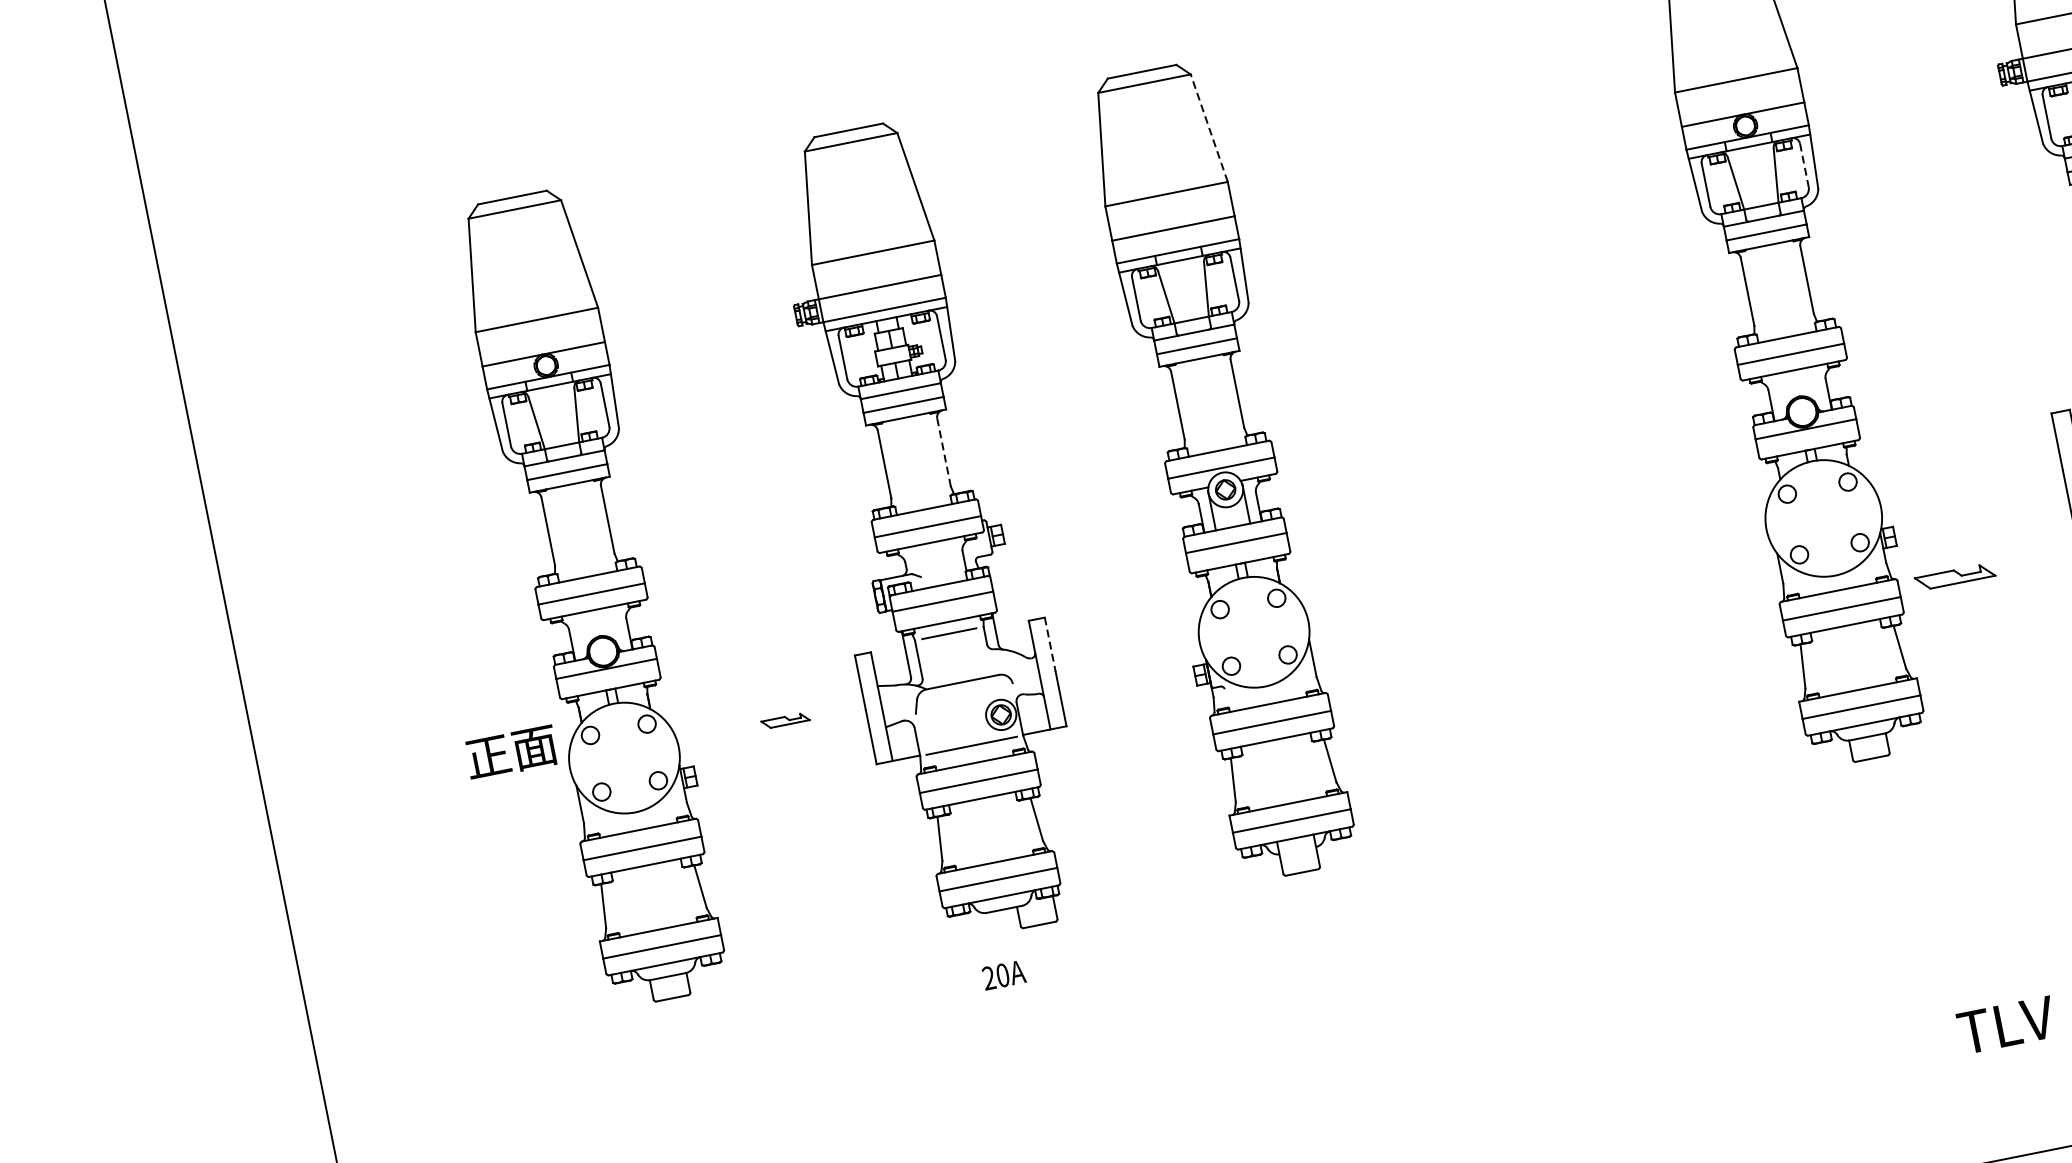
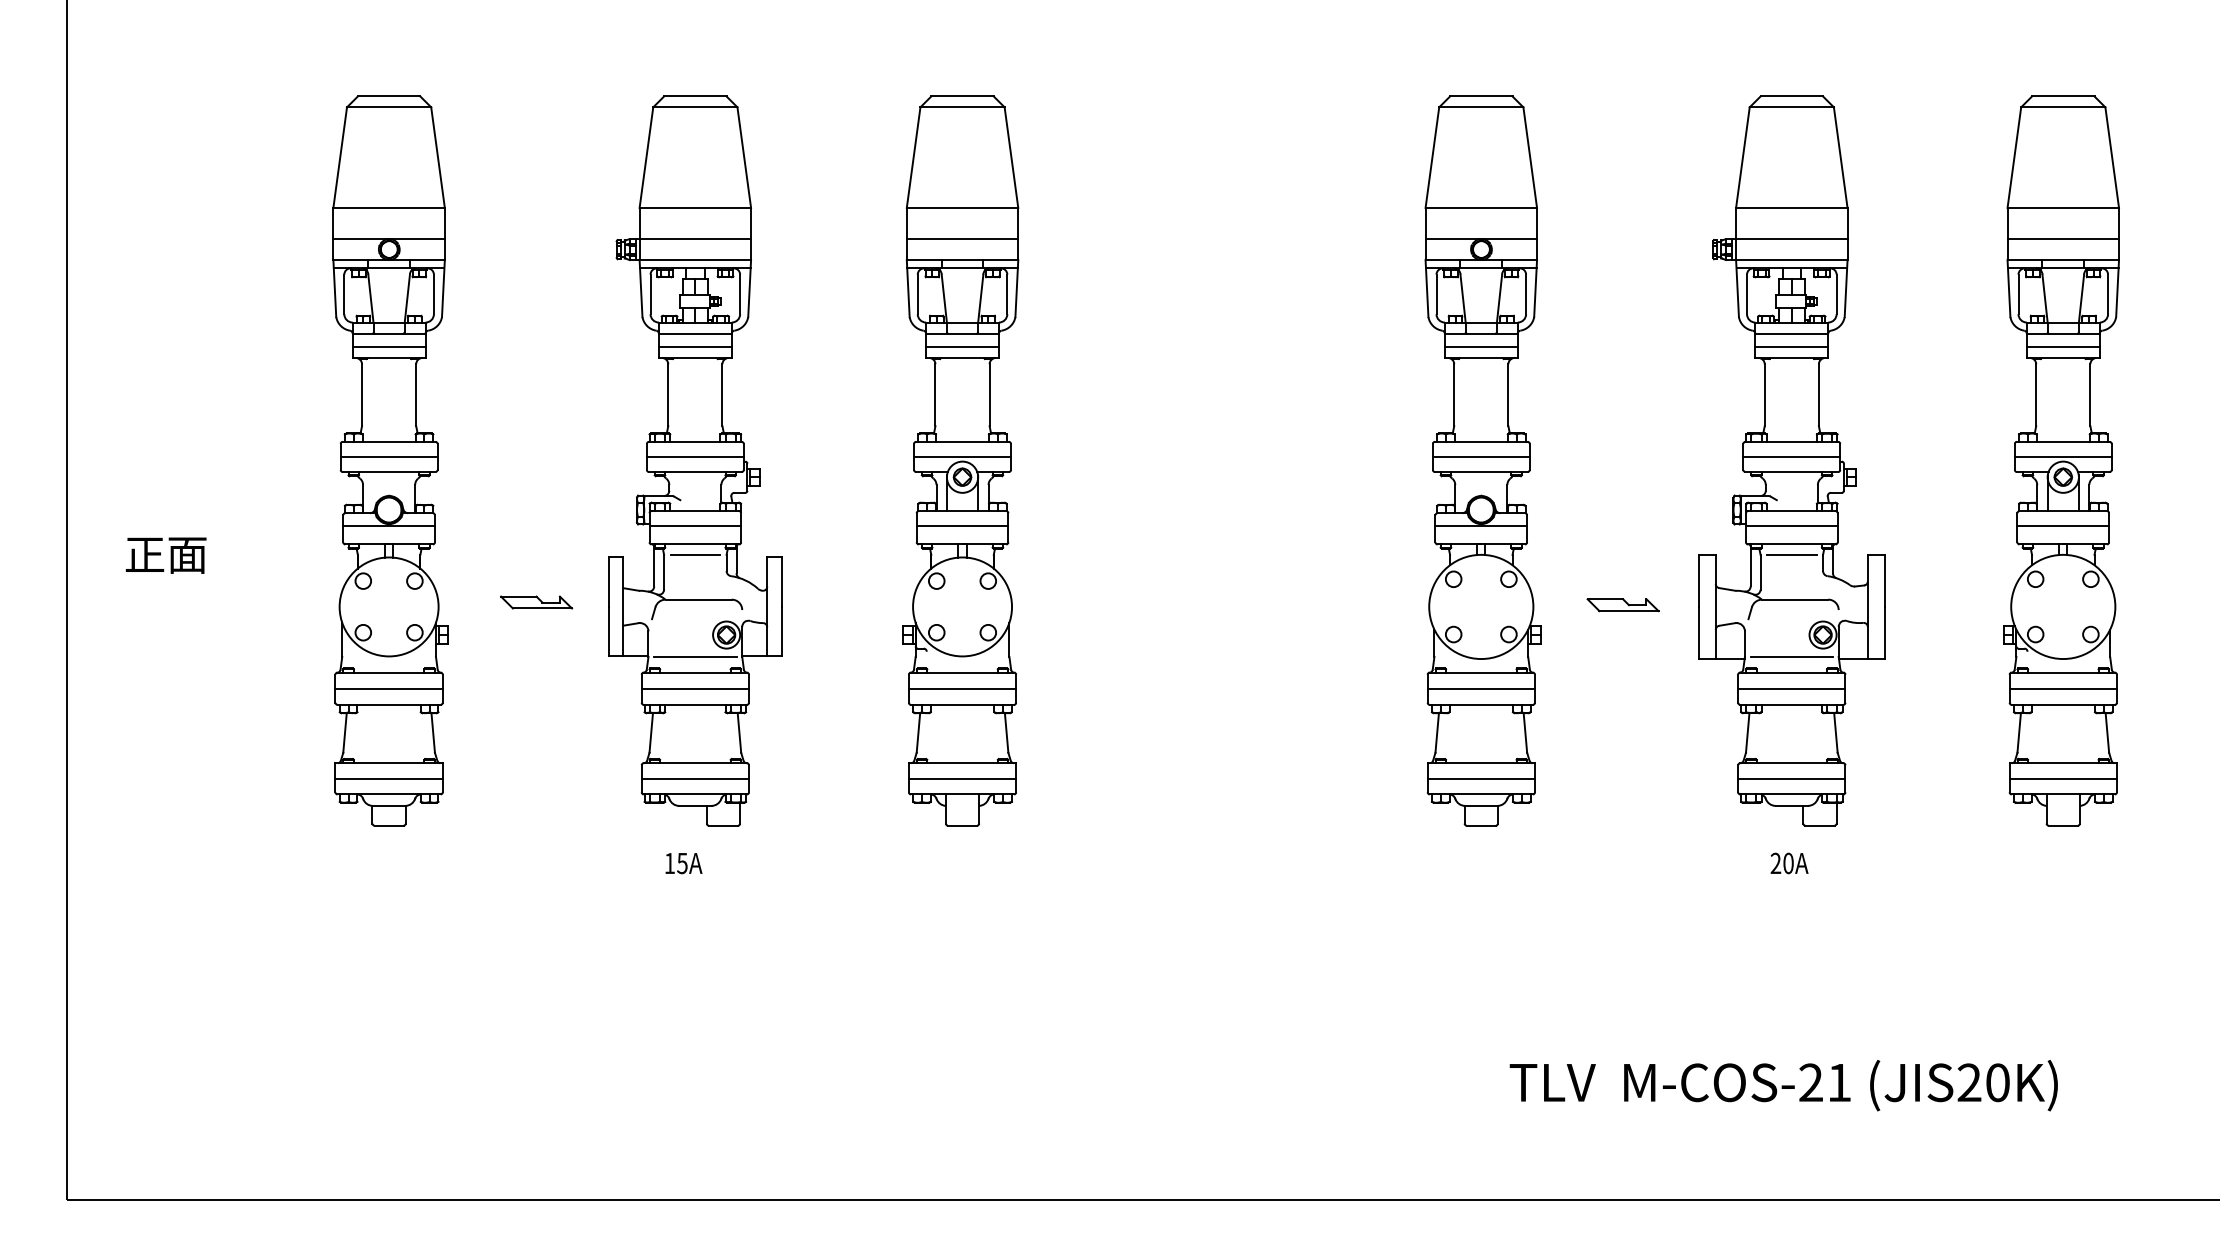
line: (1209, 128) -> (1011, 157), dashed -> solid
line: (1804, 165) -> (1526, 294), dashed -> solid
line: (944, 452) -> (722, 395), dashed -> solid
part: (1954, 577) -> (1622, 605), moved
line: (1049, 645) -> (781, 582), dashed -> solid
part: (785, 720) -> (536, 602), size x1.67
text: (510, 752) -> (165, 555), moved
text: (995, 976) -> (675, 863), 20A -> 15A

